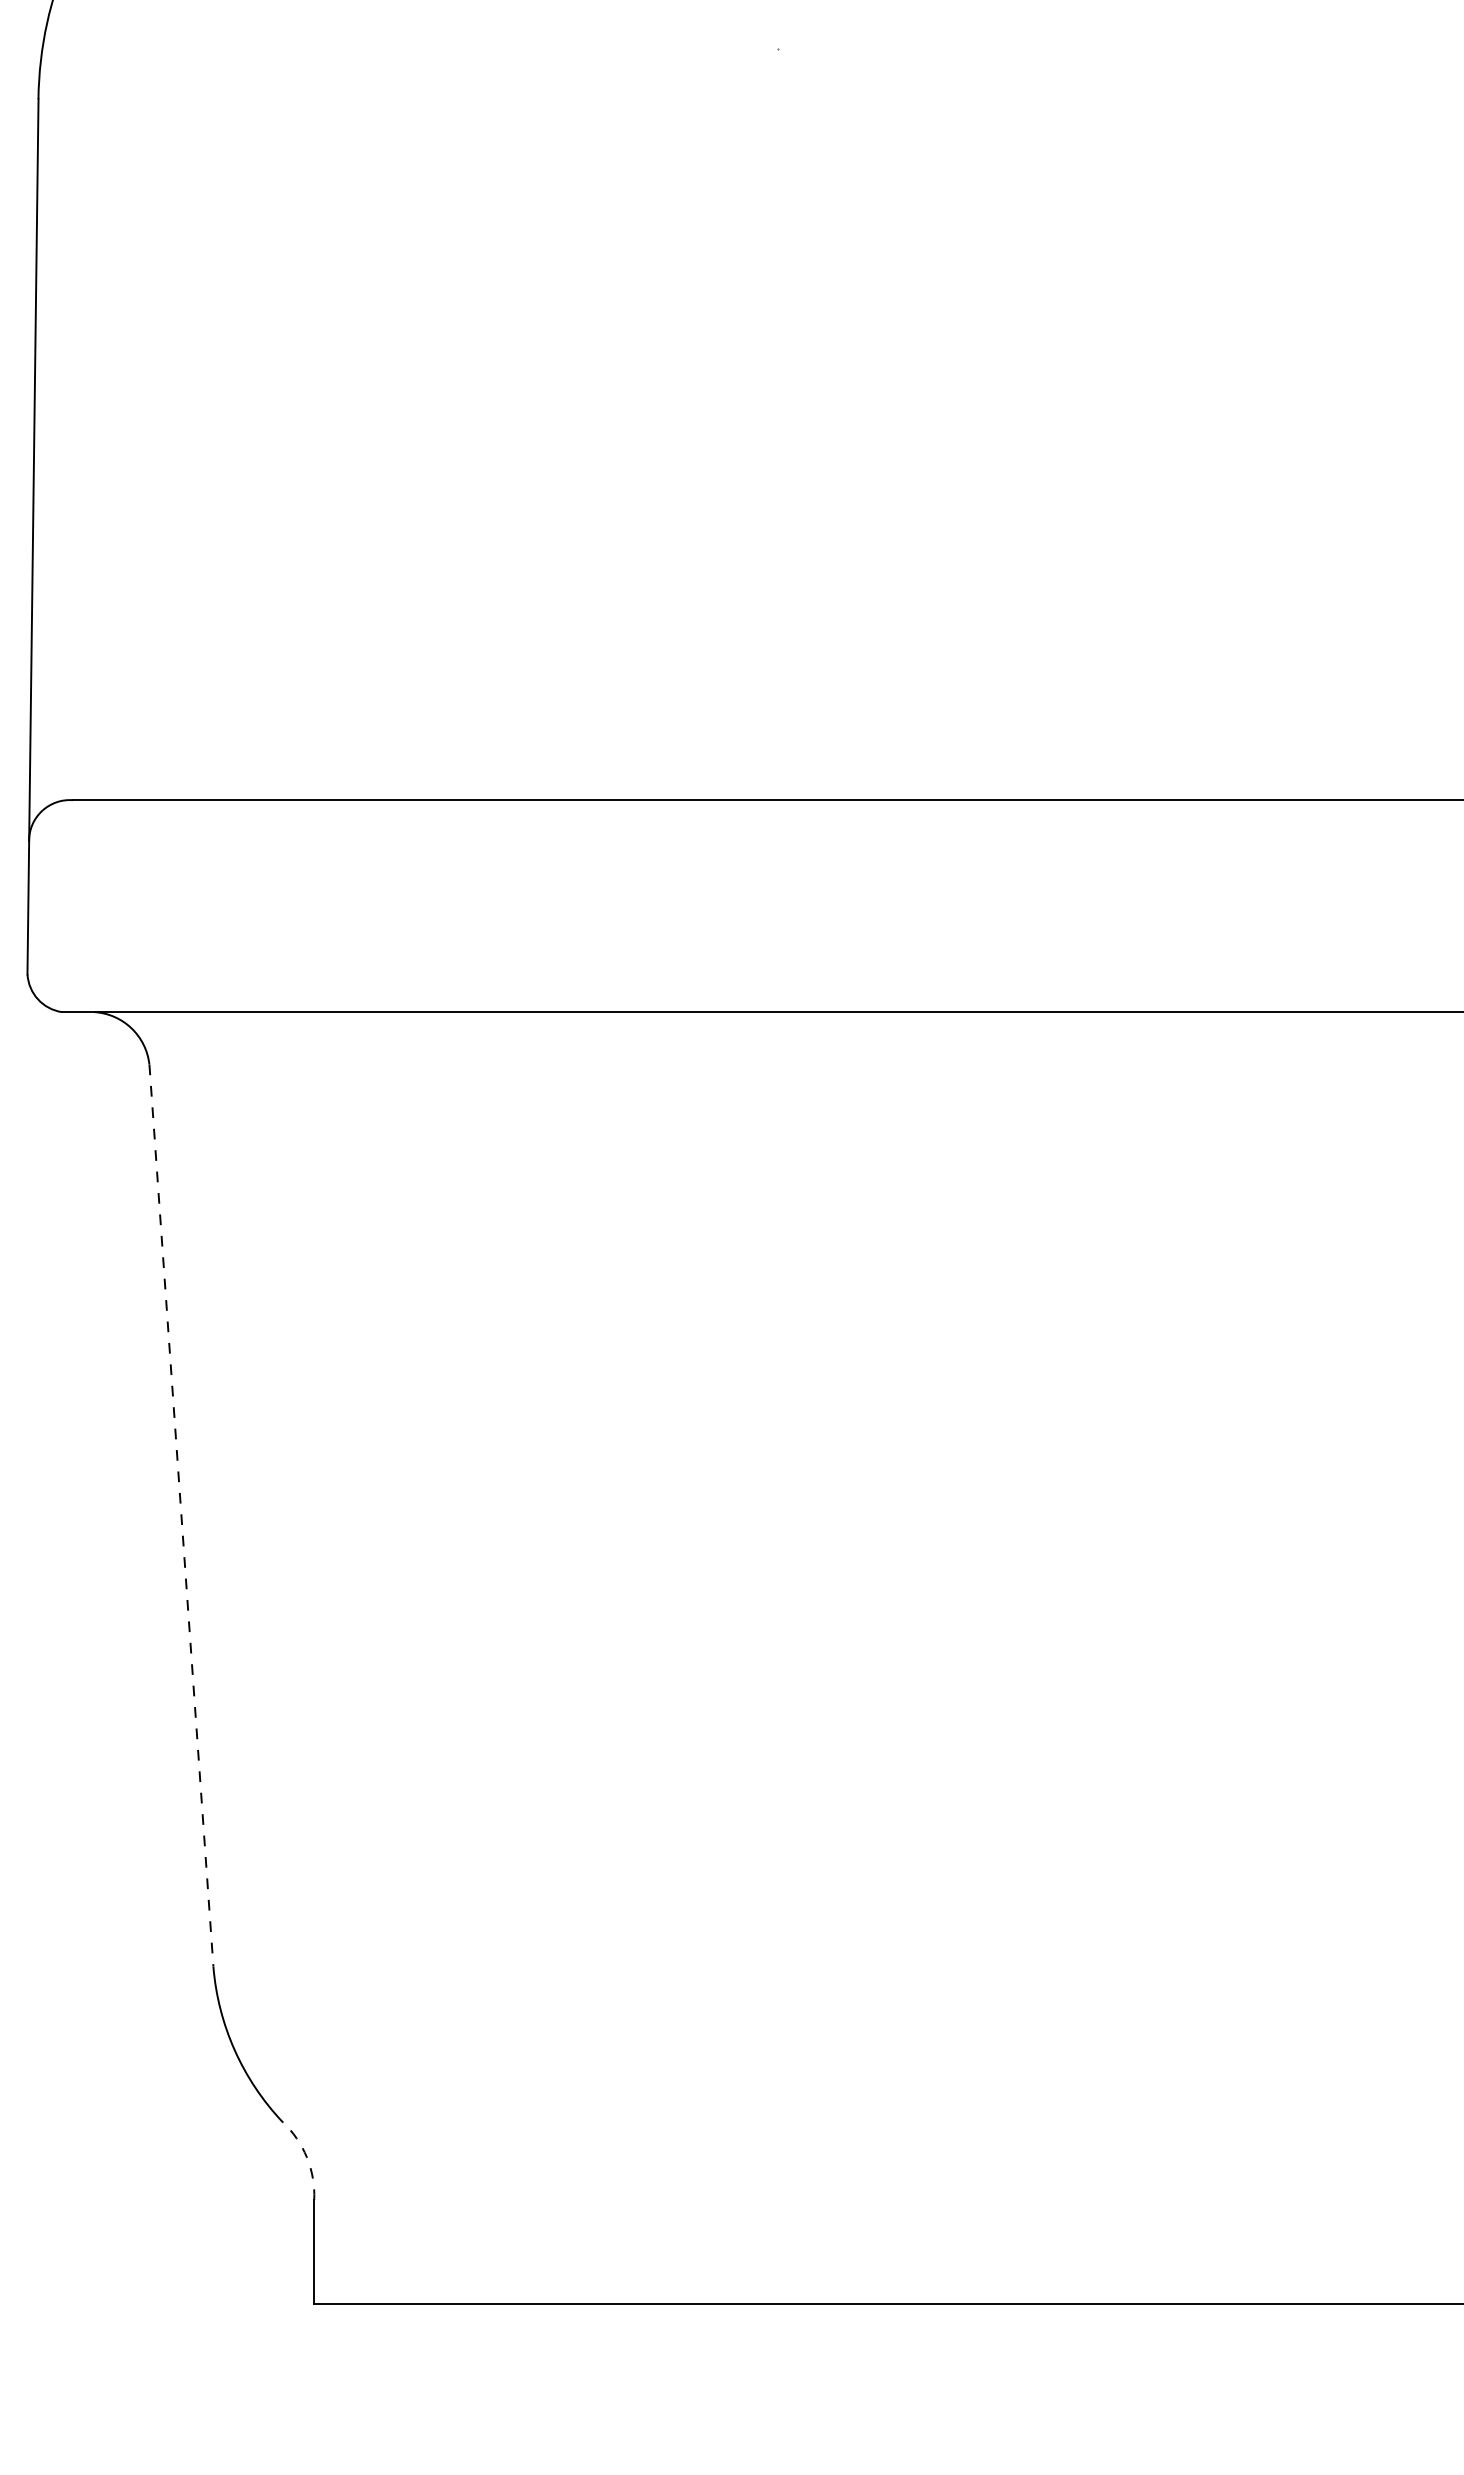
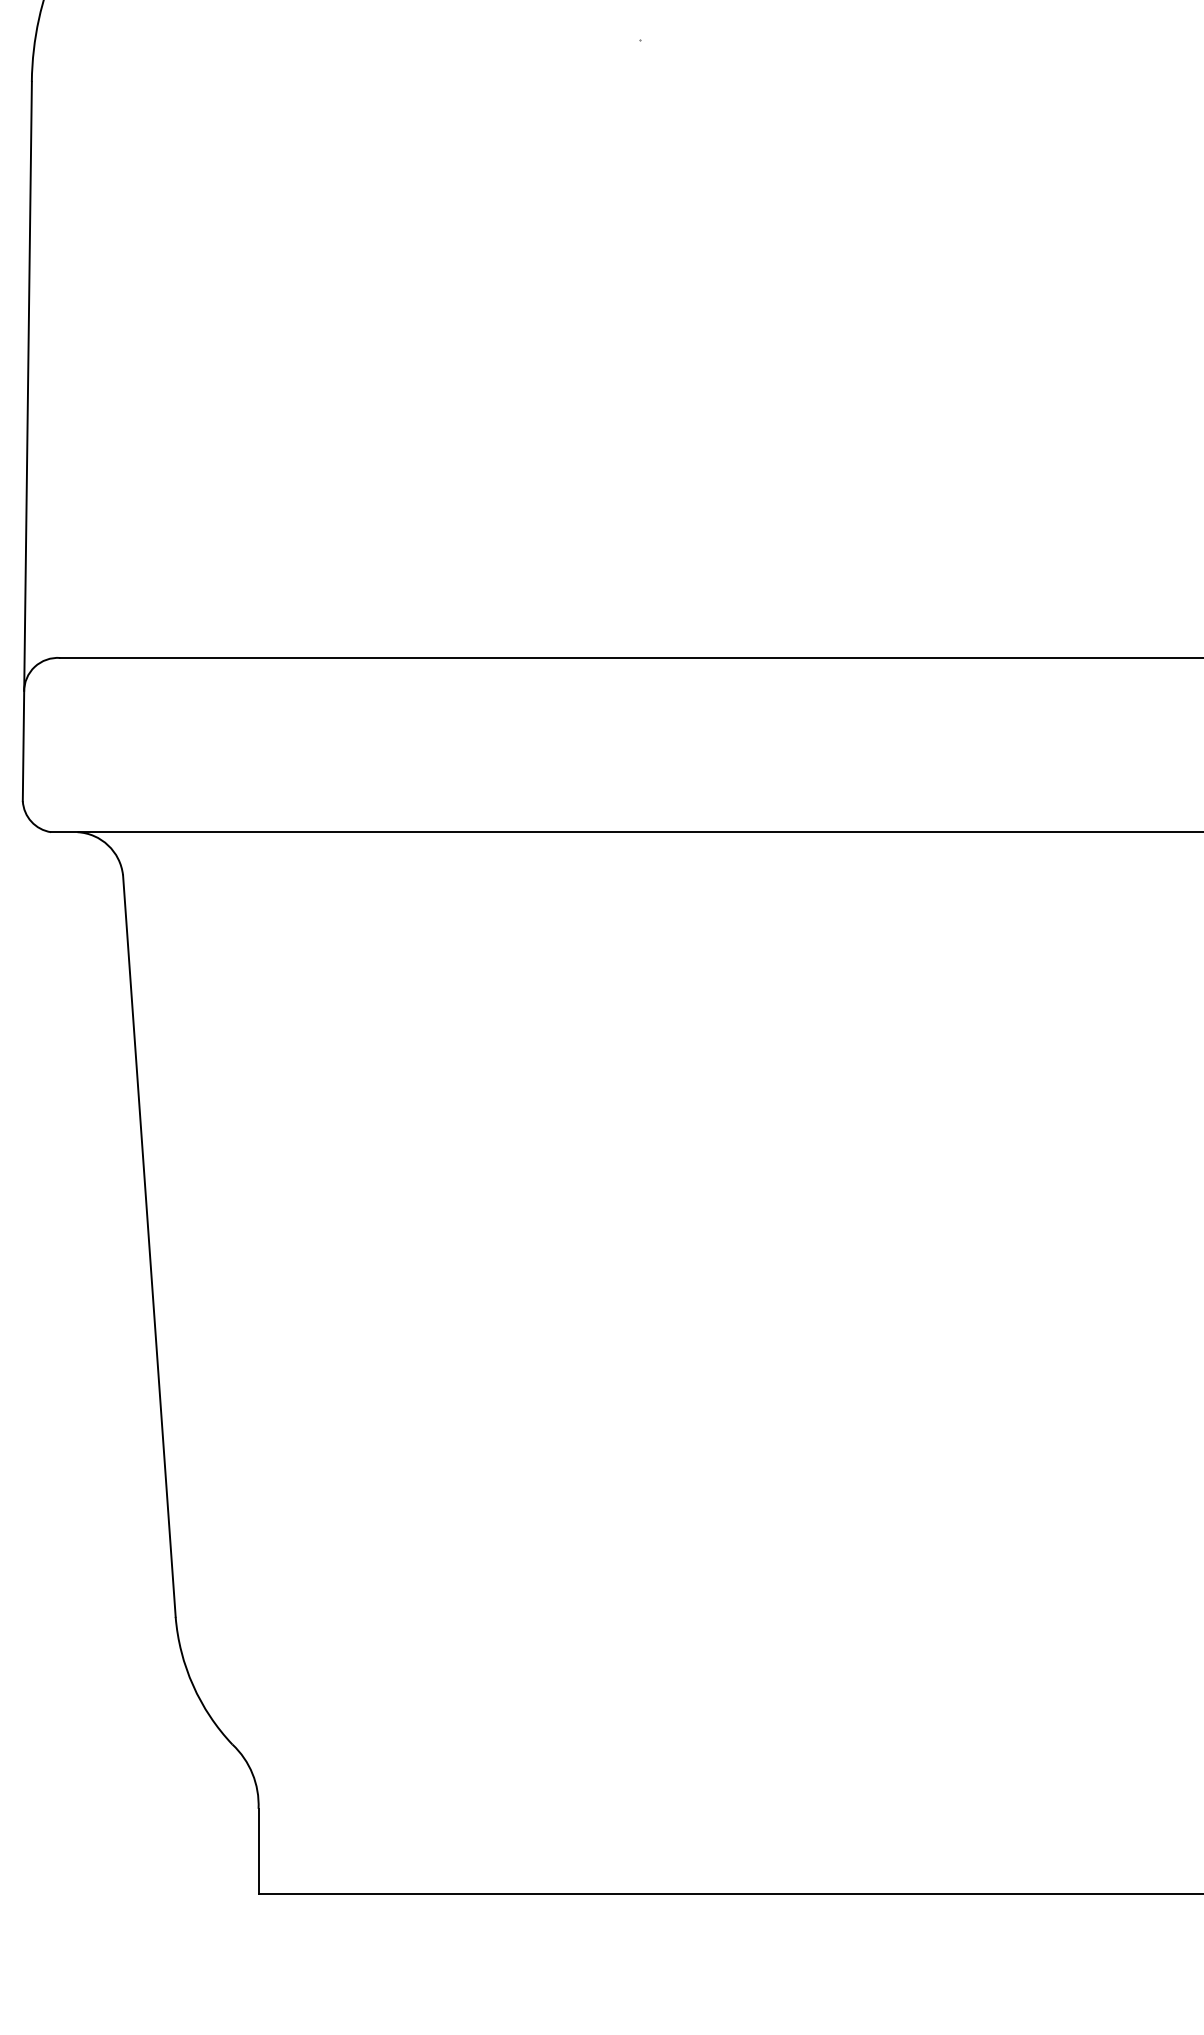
line: (181, 1516) -> (149, 1246), dashed -> solid
arc: (306, 2157) -> (252, 1773), dashed -> solid

